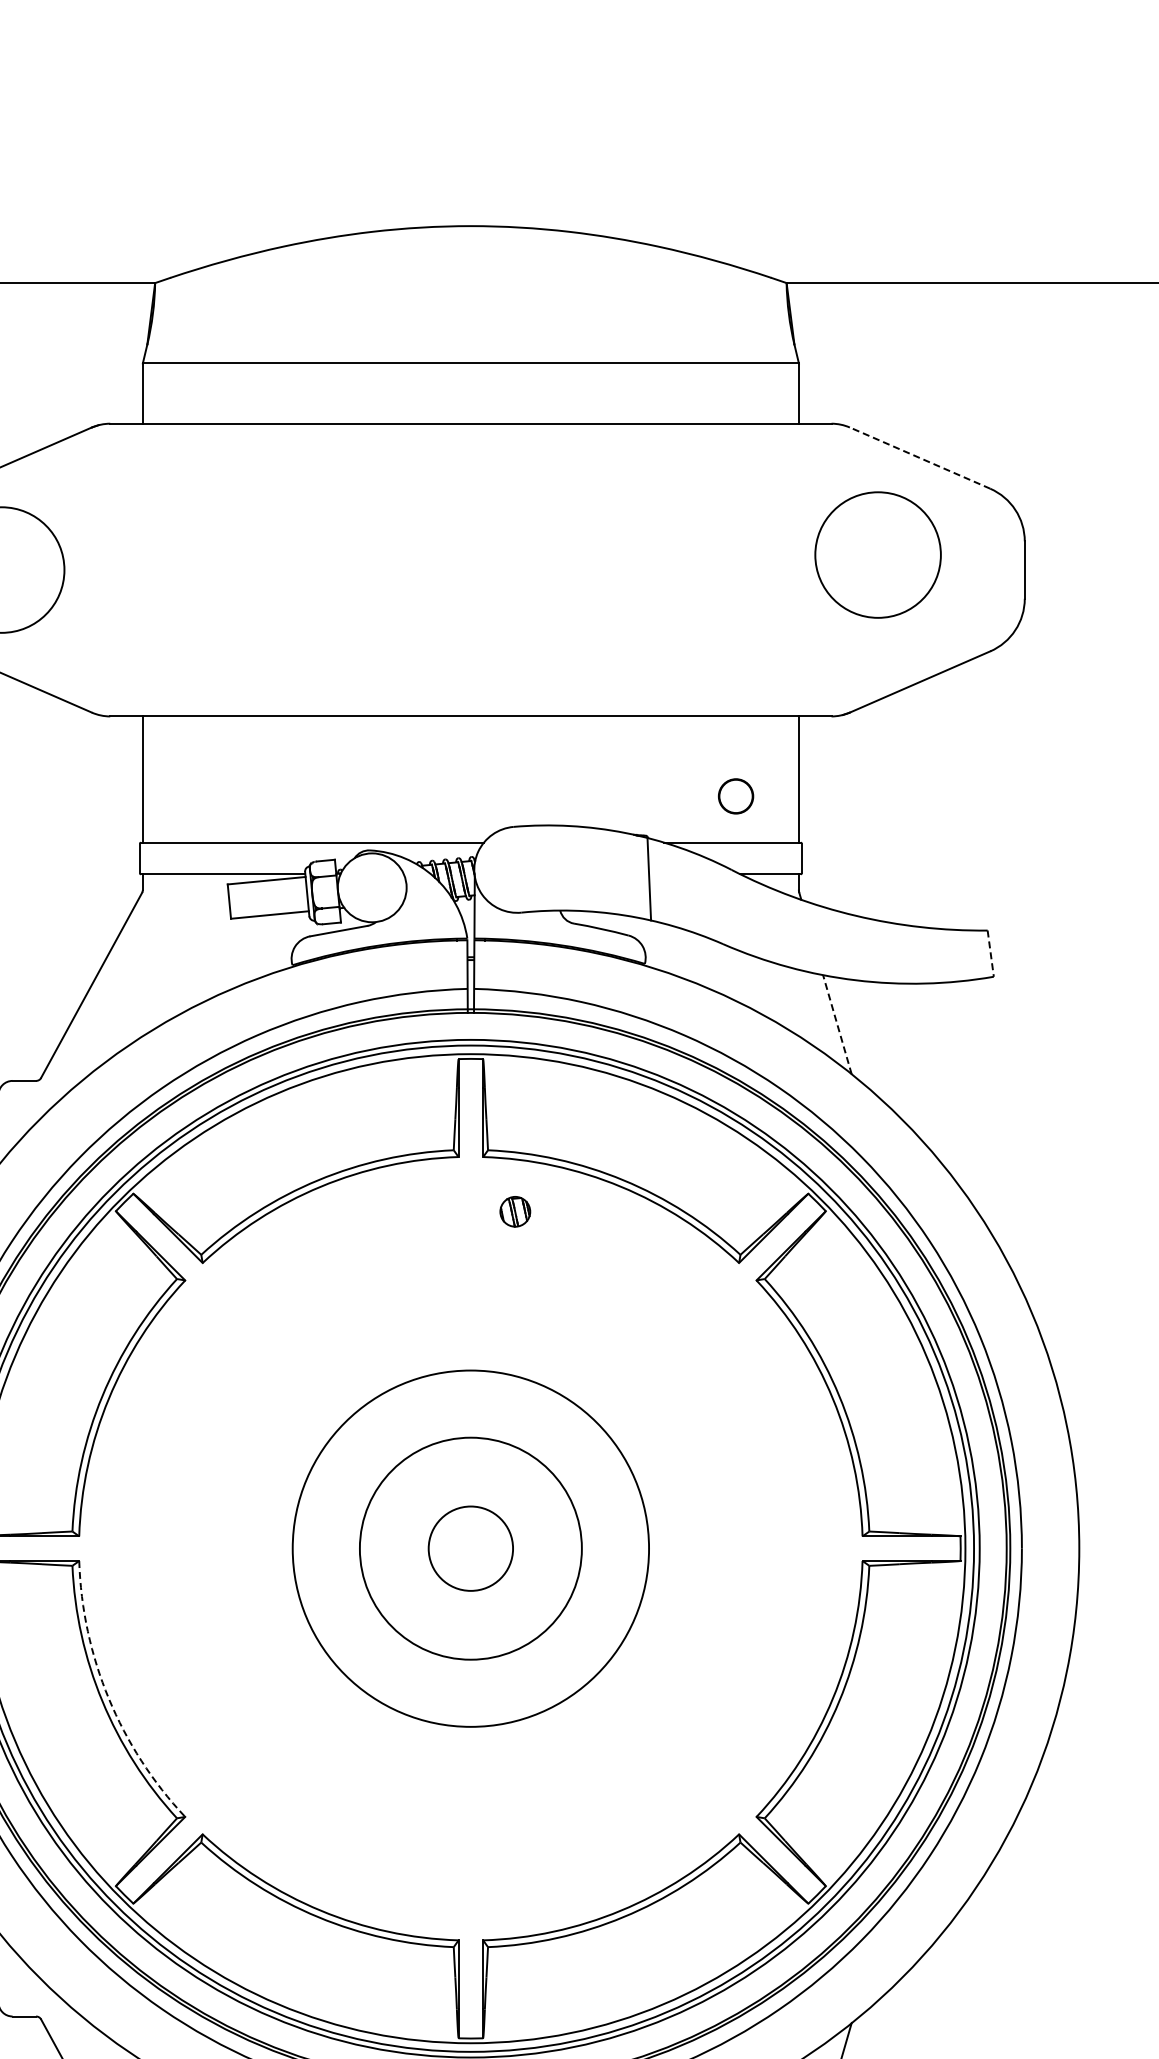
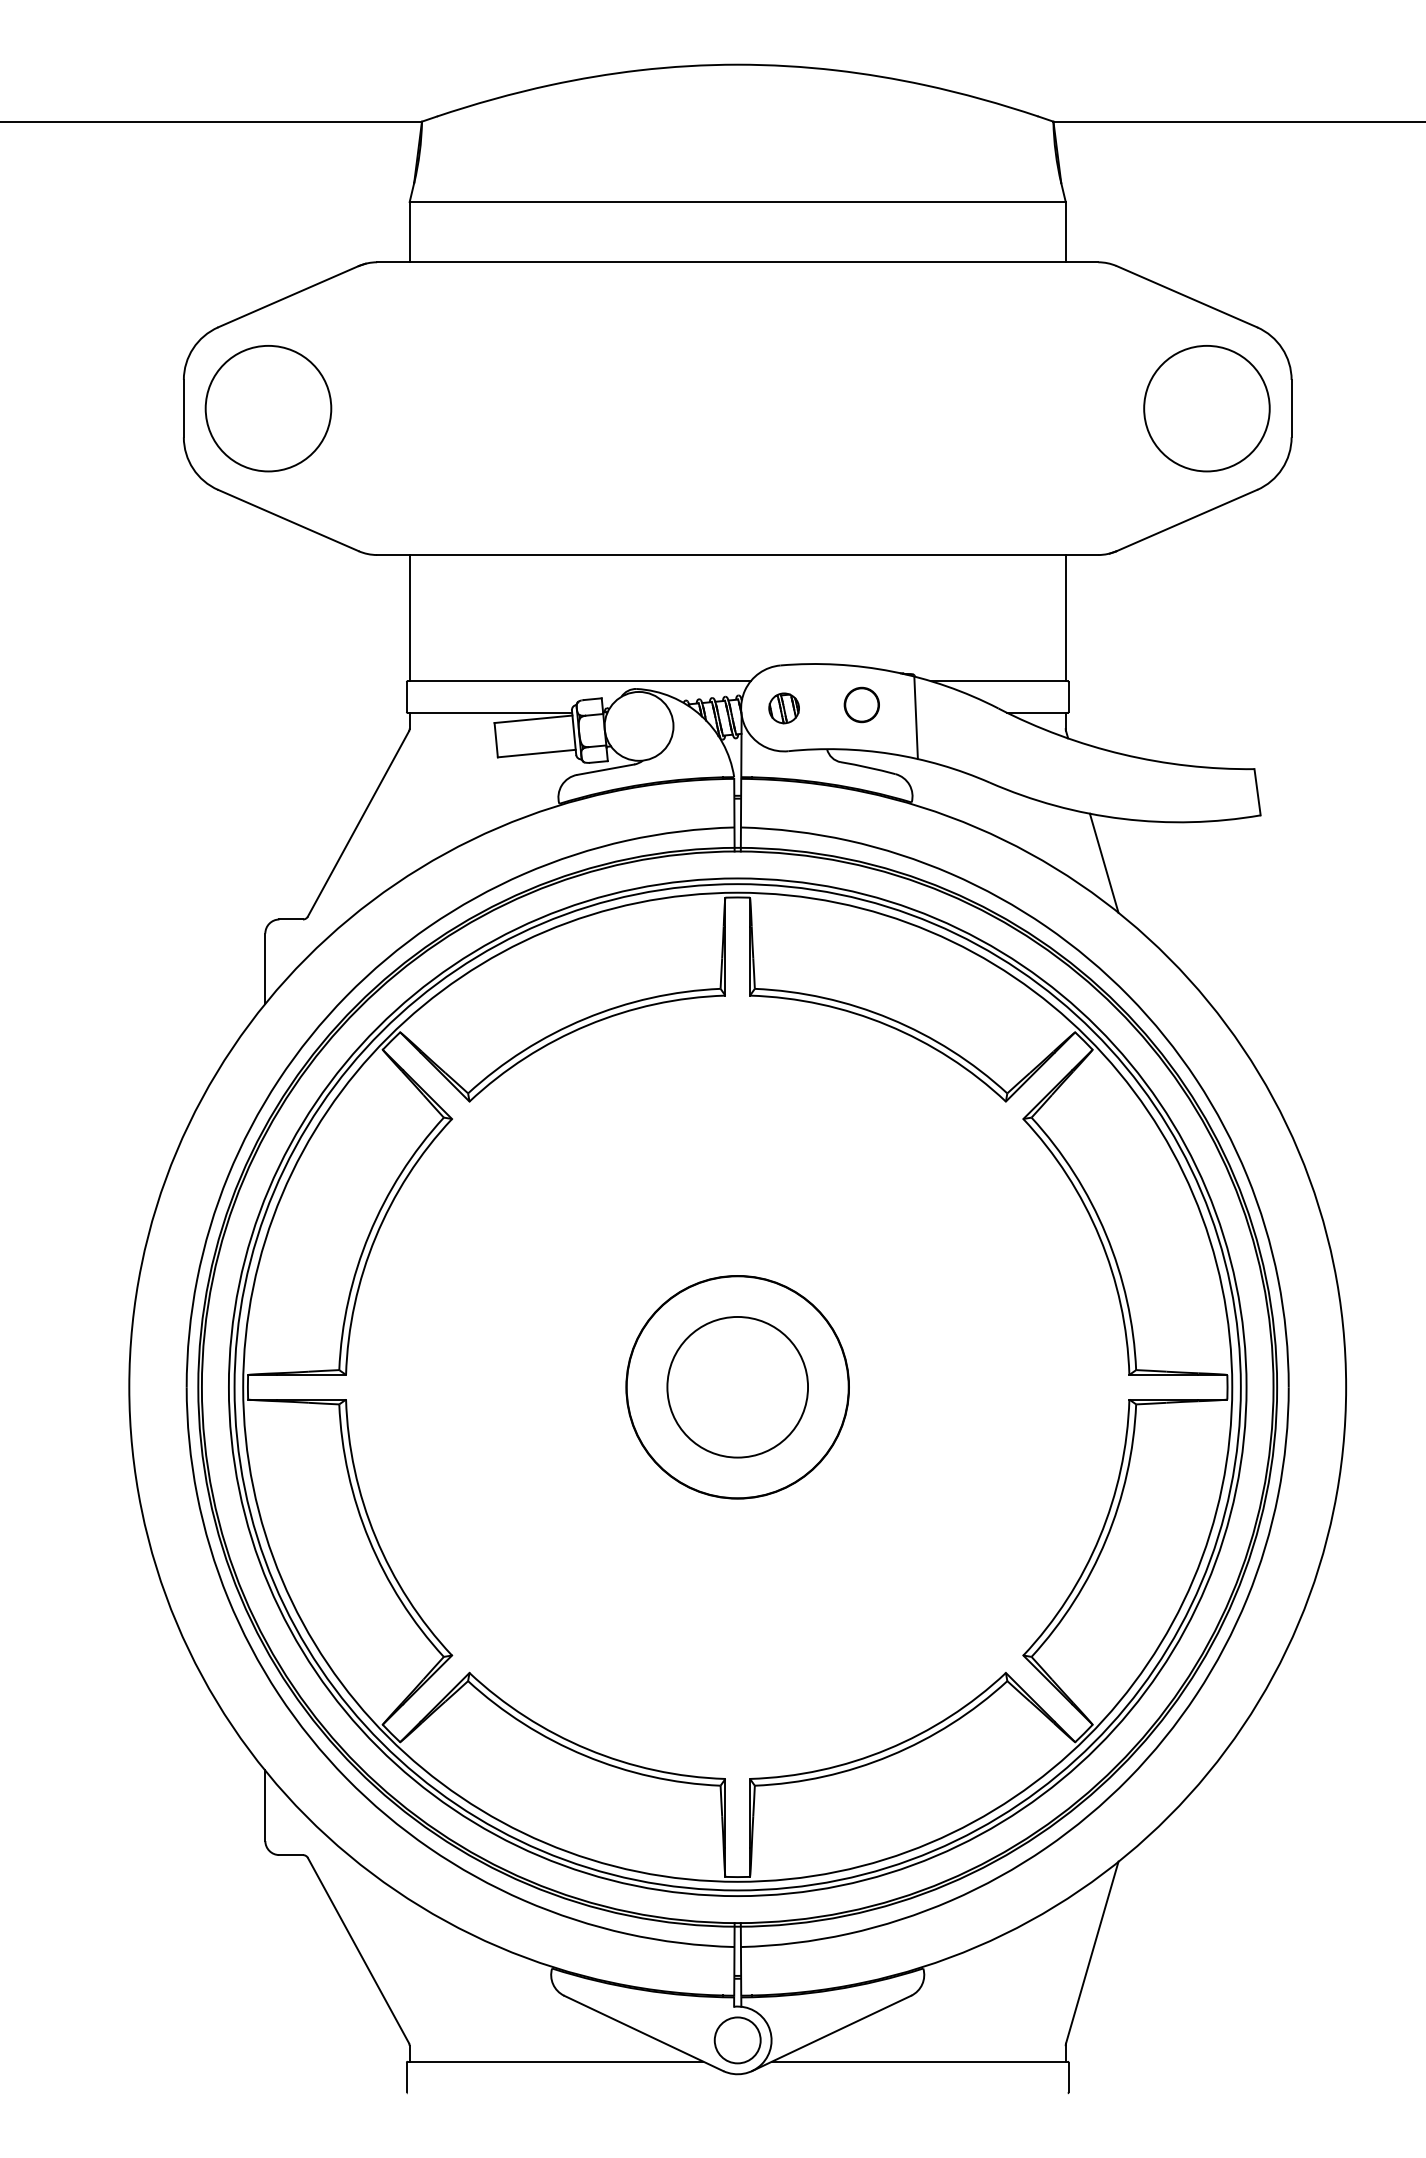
line: (919, 457) -> (1186, 296), dashed -> solid
circle: (877, 554) -> (1206, 408), moved
part: (735, 795) -> (861, 704), moved
line: (990, 953) -> (1257, 792), dashed -> solid
line: (837, 1024) -> (1104, 863), dashed -> solid
part: (514, 1211) -> (783, 708), moved
circle: (470, 1547) -> (737, 1386), size x0.62
circle: (470, 1547) -> (737, 1386), size x1.67
arc: (108, 1698) -> (375, 1537), dashed -> solid

